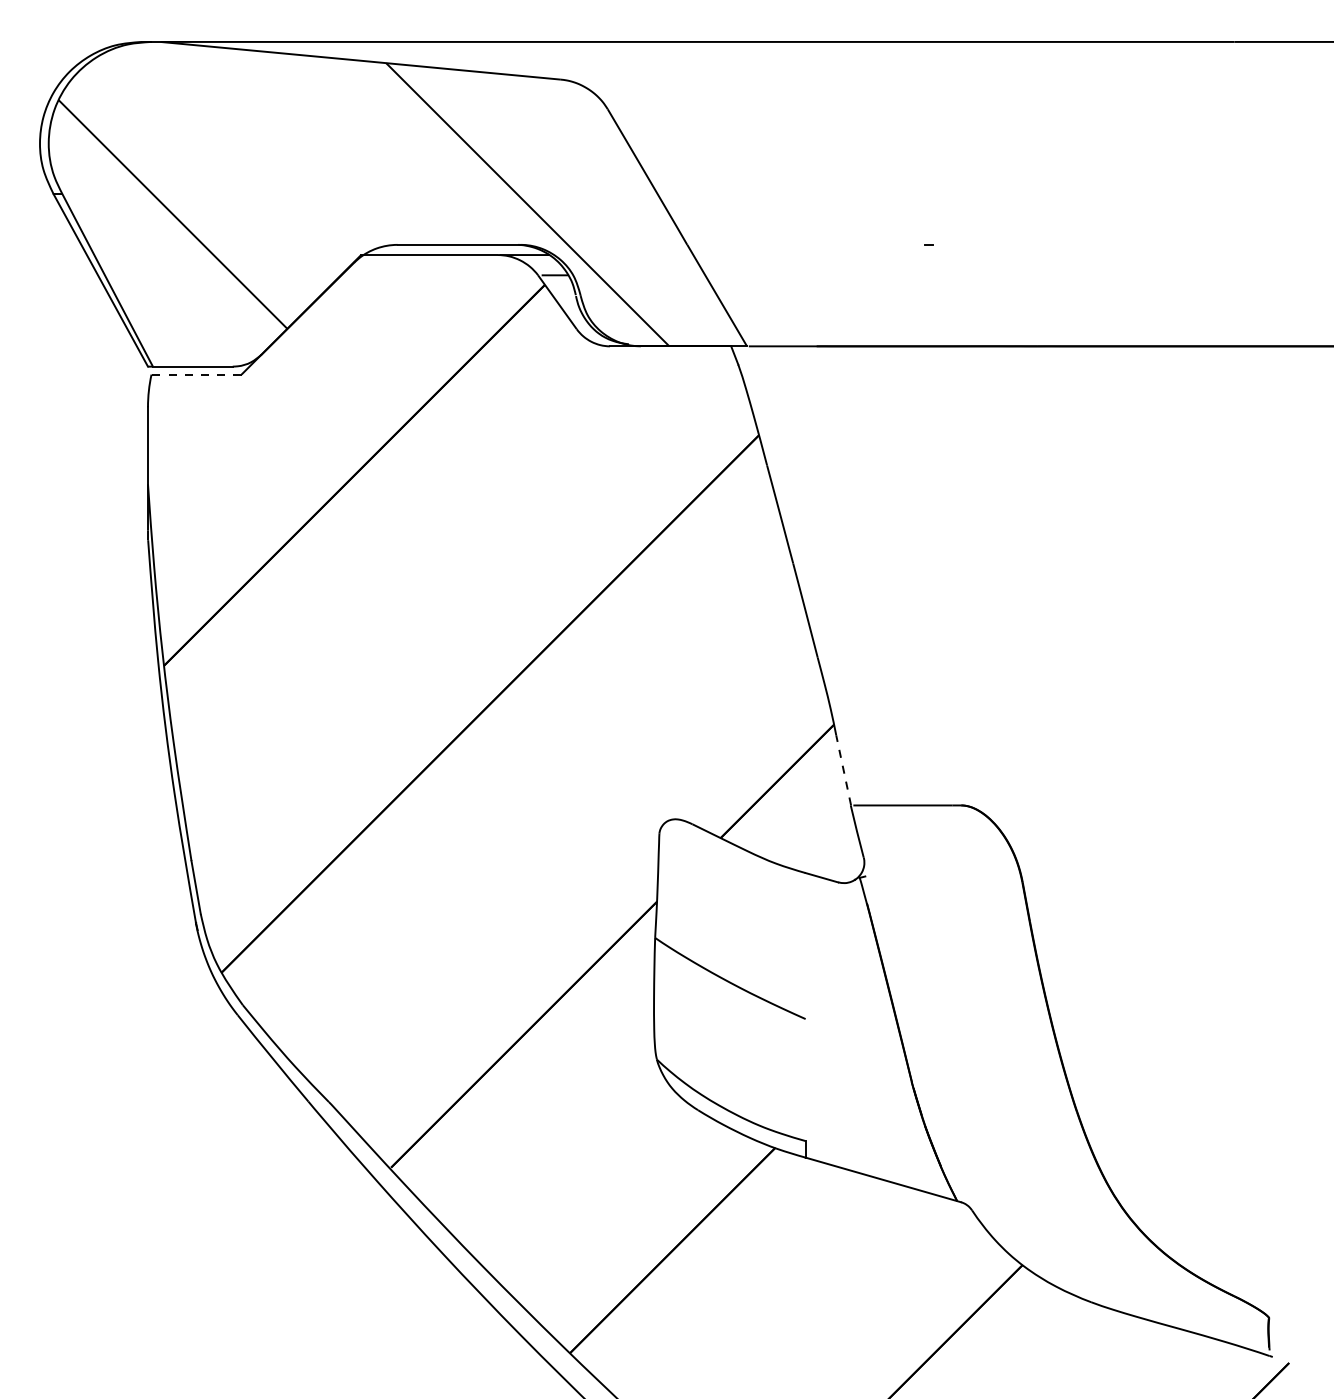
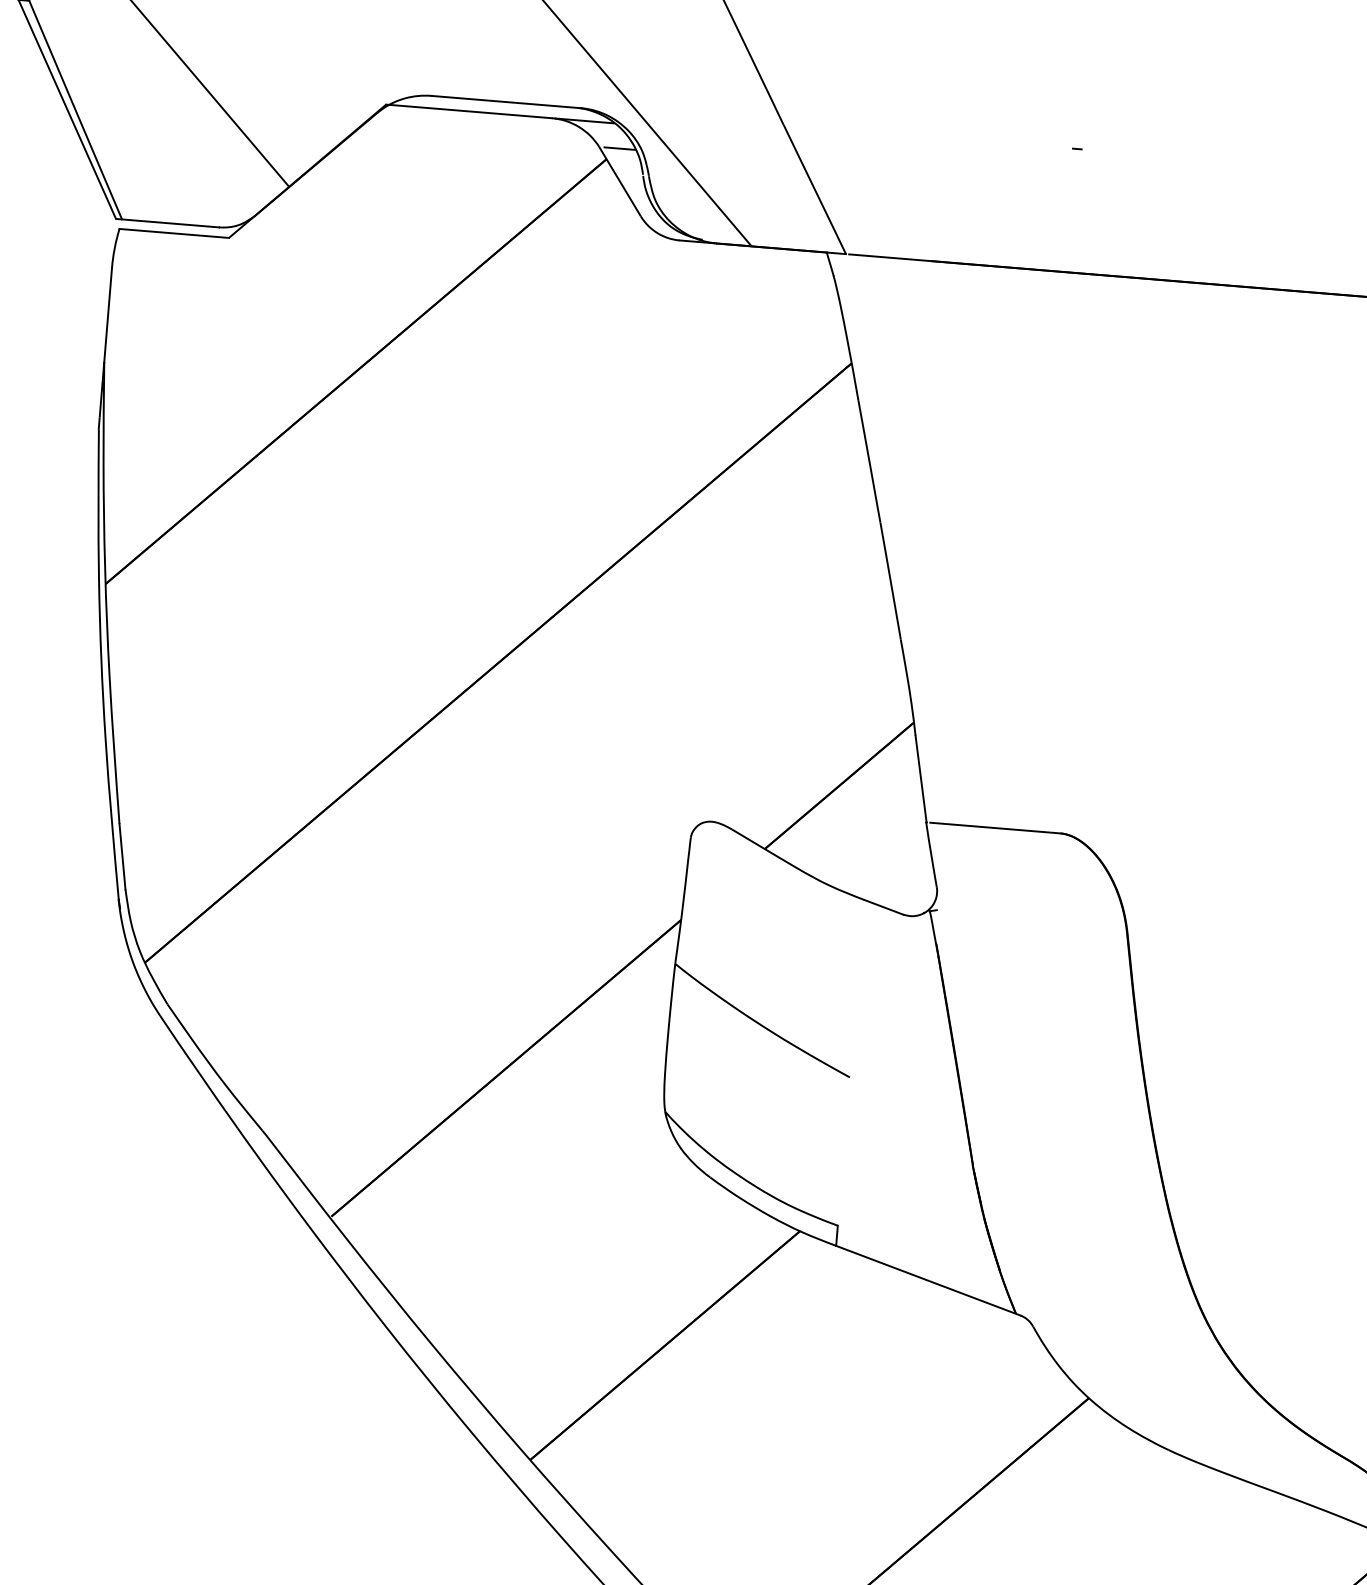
line: (196, 374) -> (174, 233), dashed -> solid
line: (843, 770) -> (920, 779), dashed -> solid

